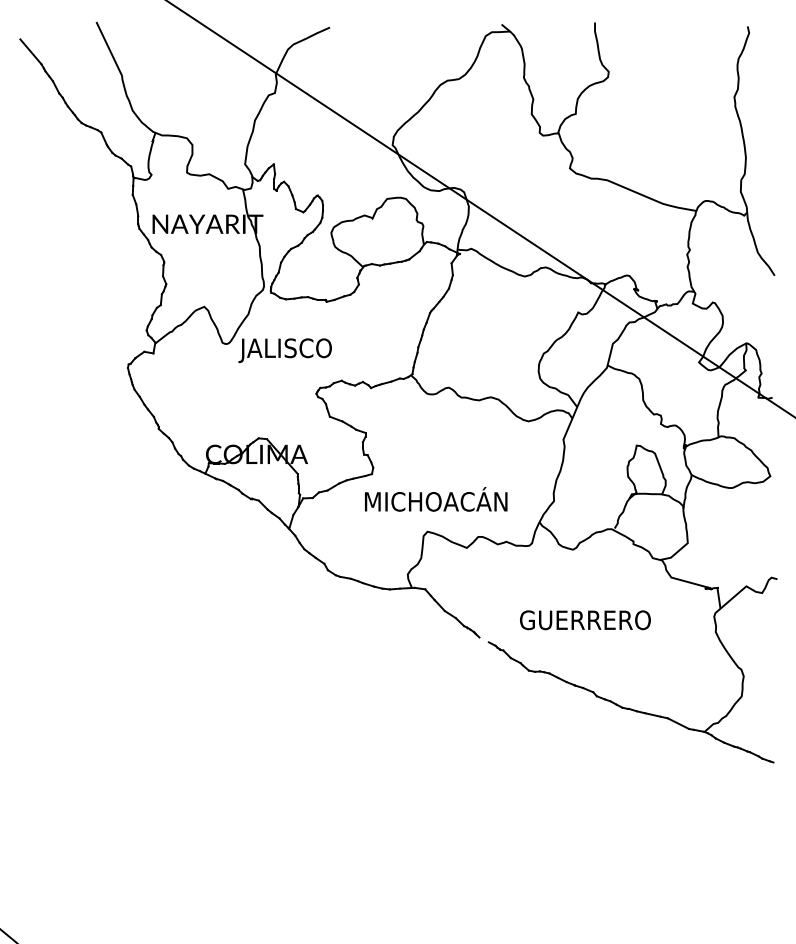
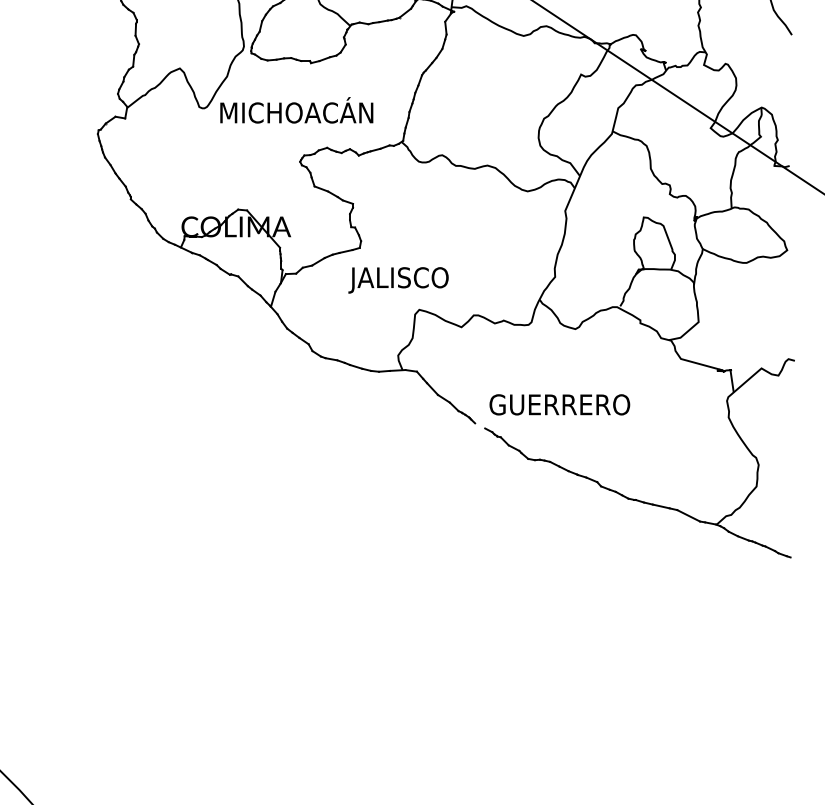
text: (311, 348) -> (294, 113), JALISCO -> MICHOACÁN
text: (434, 501) -> (426, 277), MICHOACÁN -> JALISCO
text: (585, 620) -> (559, 405), moved

